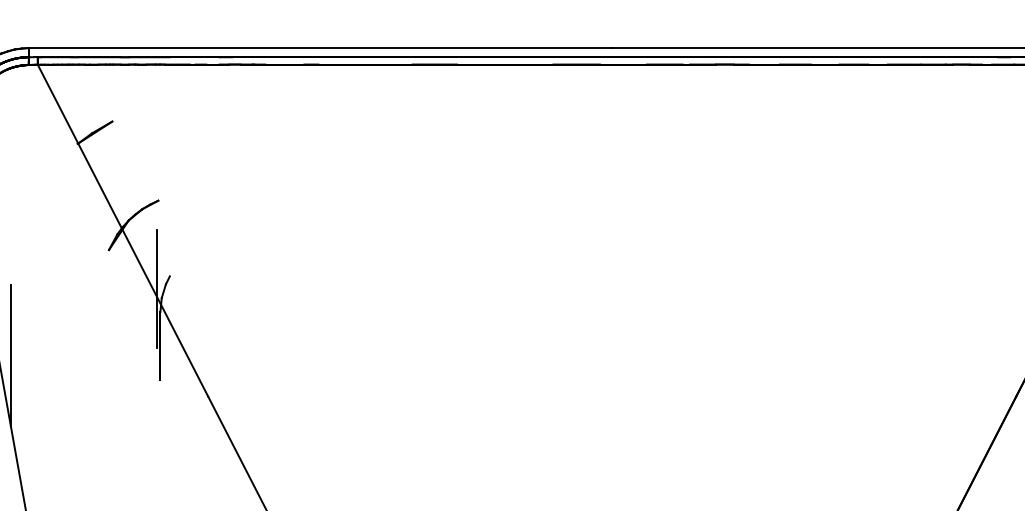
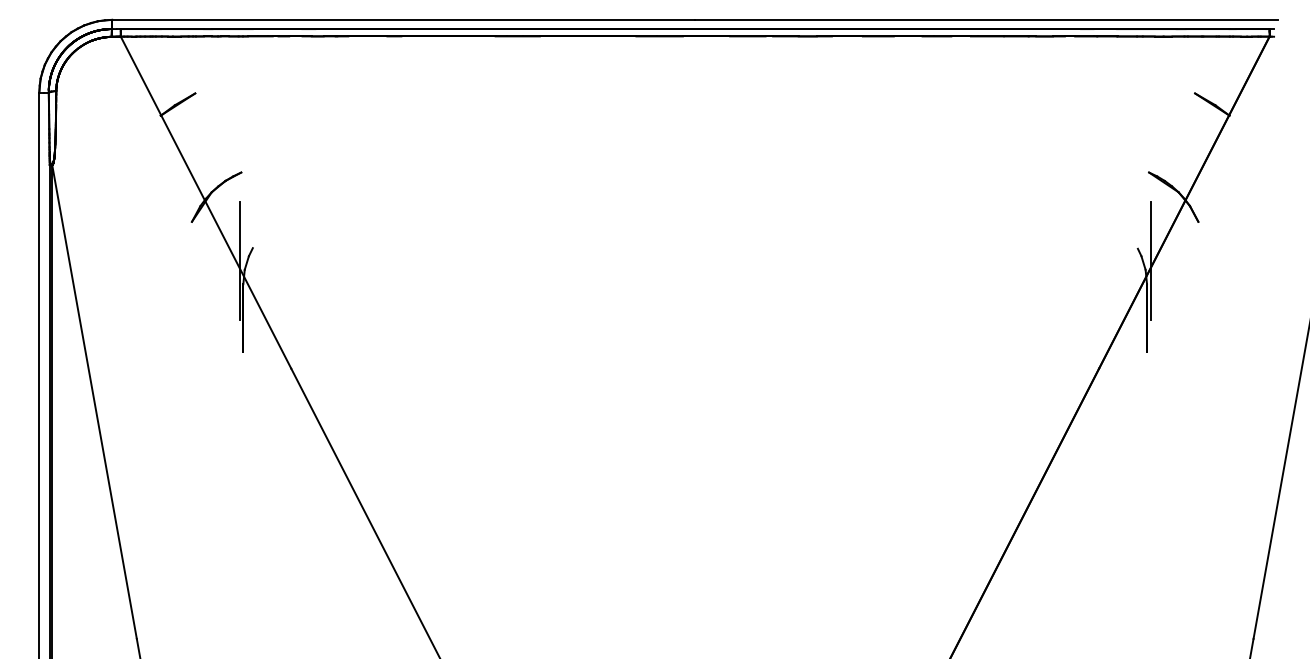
line: (10, 355) -> (93, 327), removed

